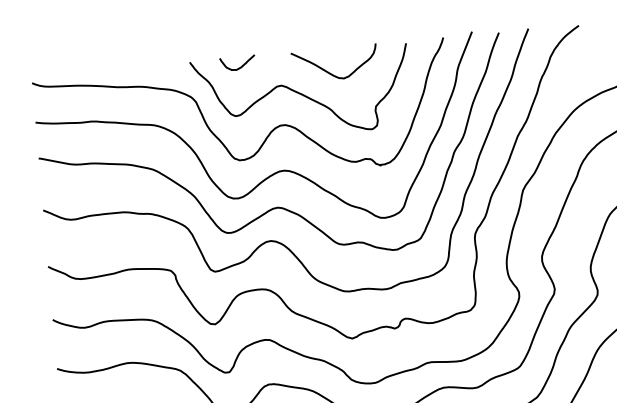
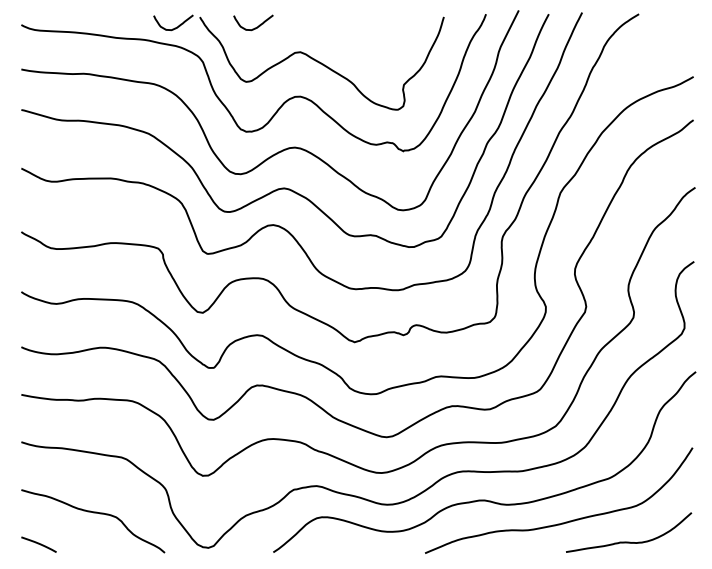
curve: (330, 72) -> (356, 42), removed
curve: (168, 73) -> (174, 27), added

